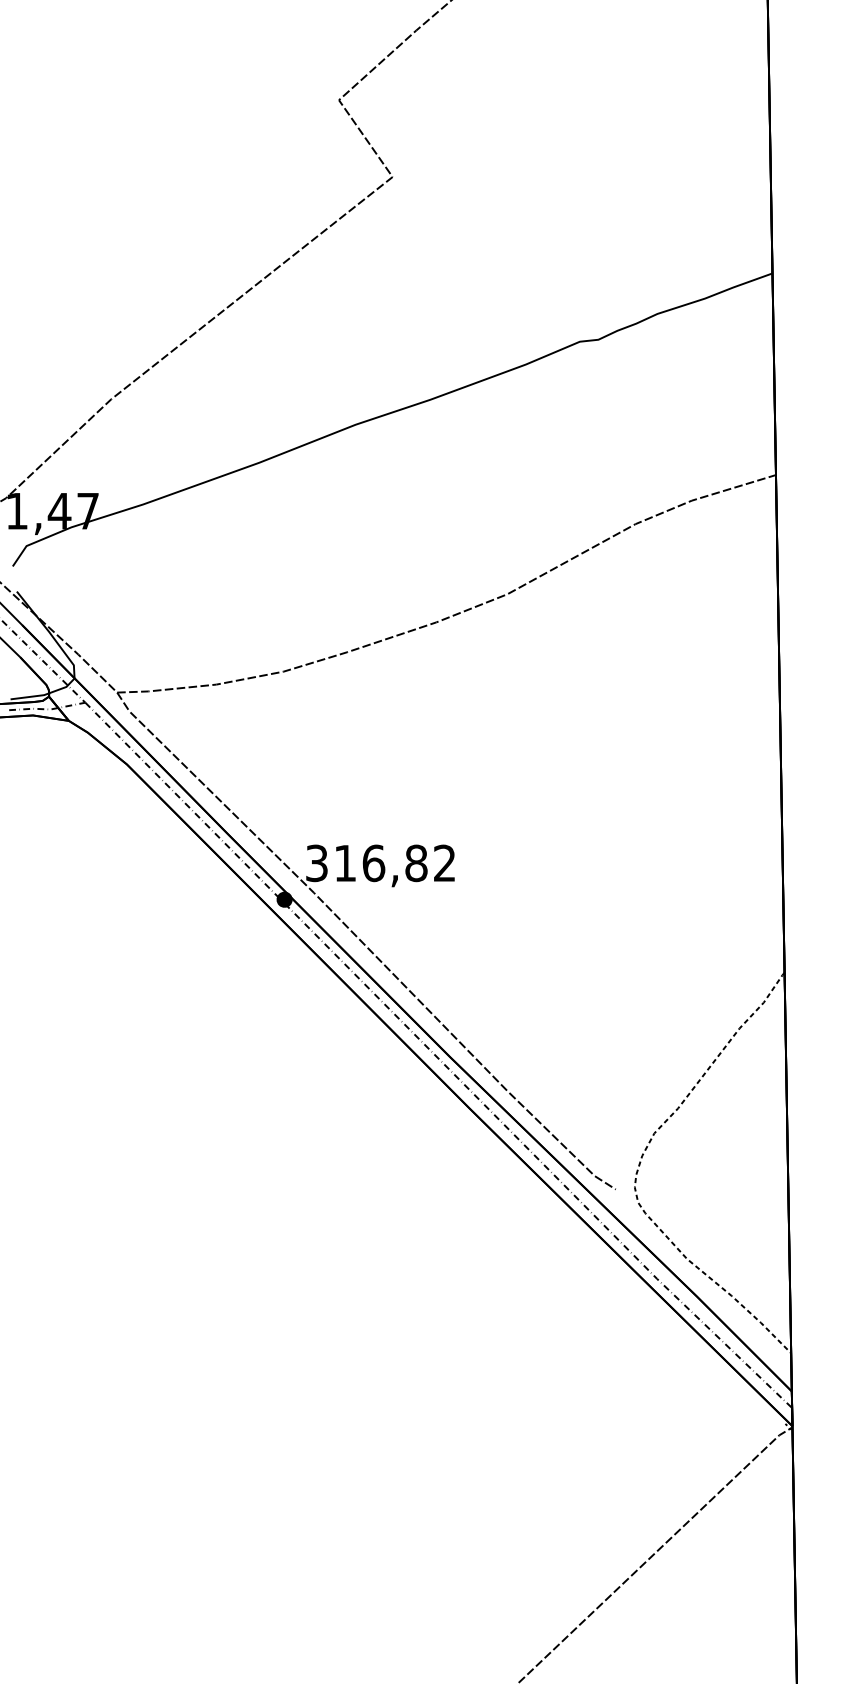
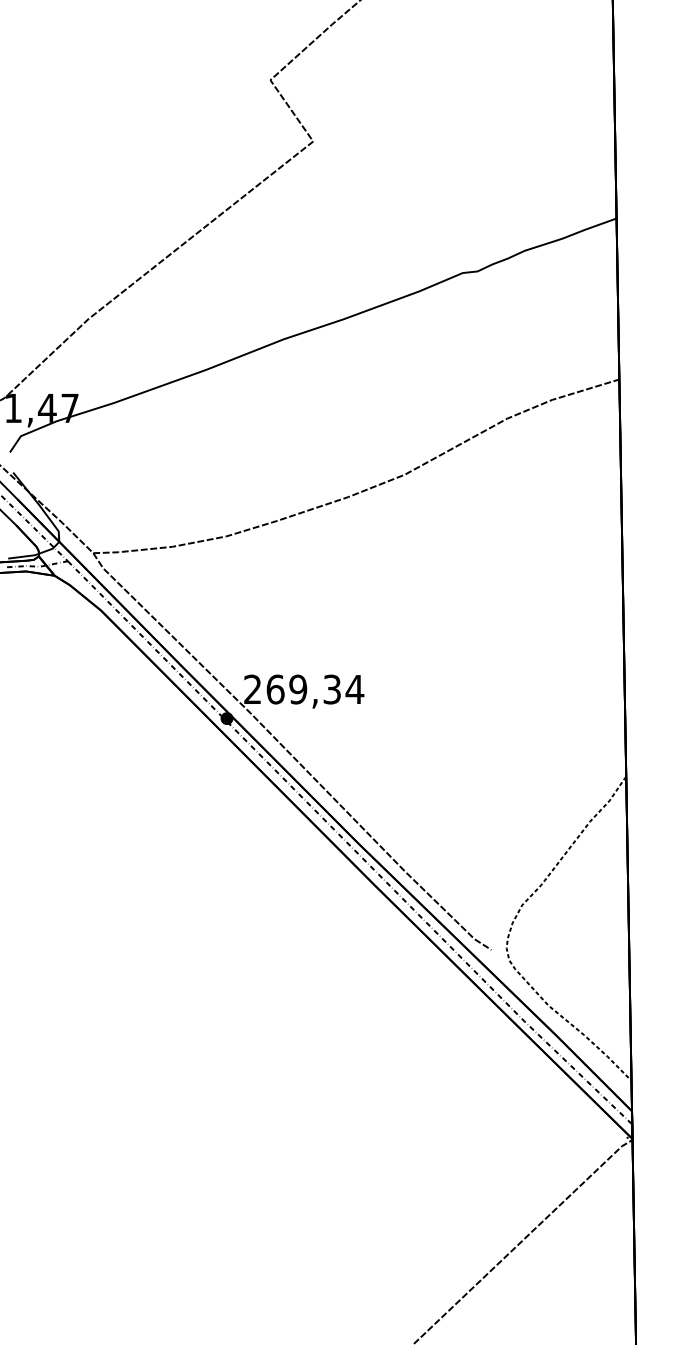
text: (381, 863) -> (304, 689), 316,82 -> 269,34

